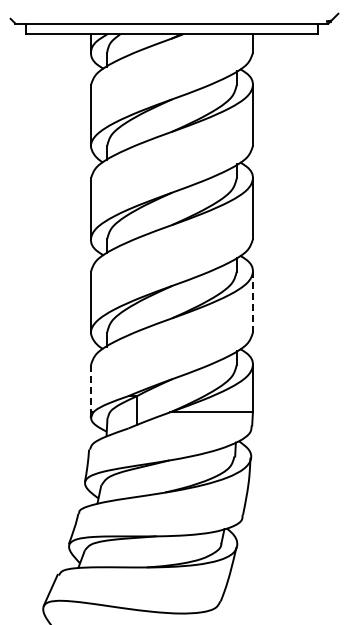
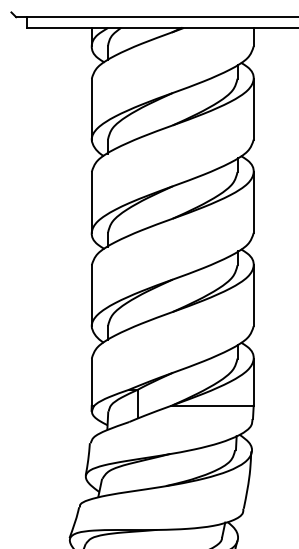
line: (252, 301) -> (253, 295), dashed -> solid
line: (90, 388) -> (91, 382), dashed -> solid

